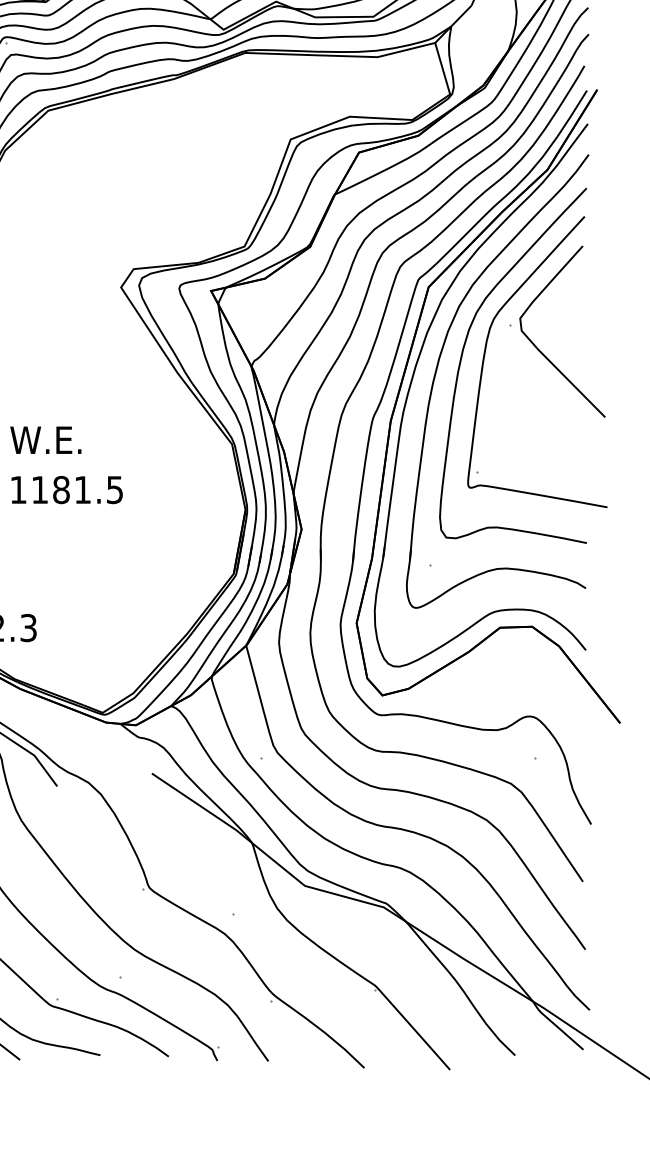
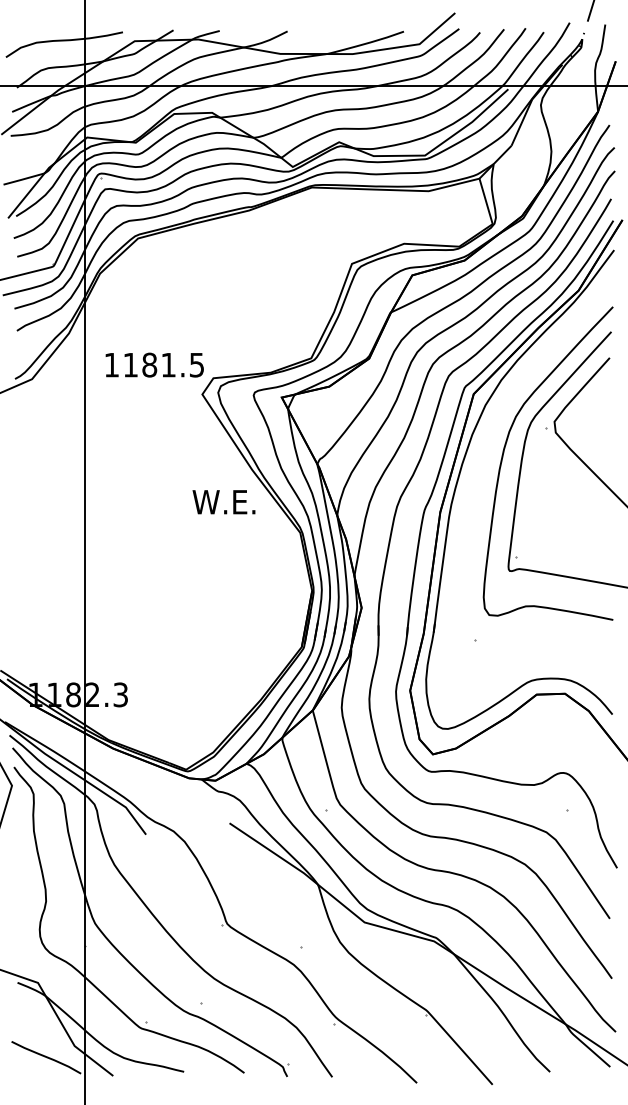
part: (438, 366) -> (482, 464), removed
text: (45, 440) -> (223, 502), moved
text: (66, 489) -> (154, 364), moved

